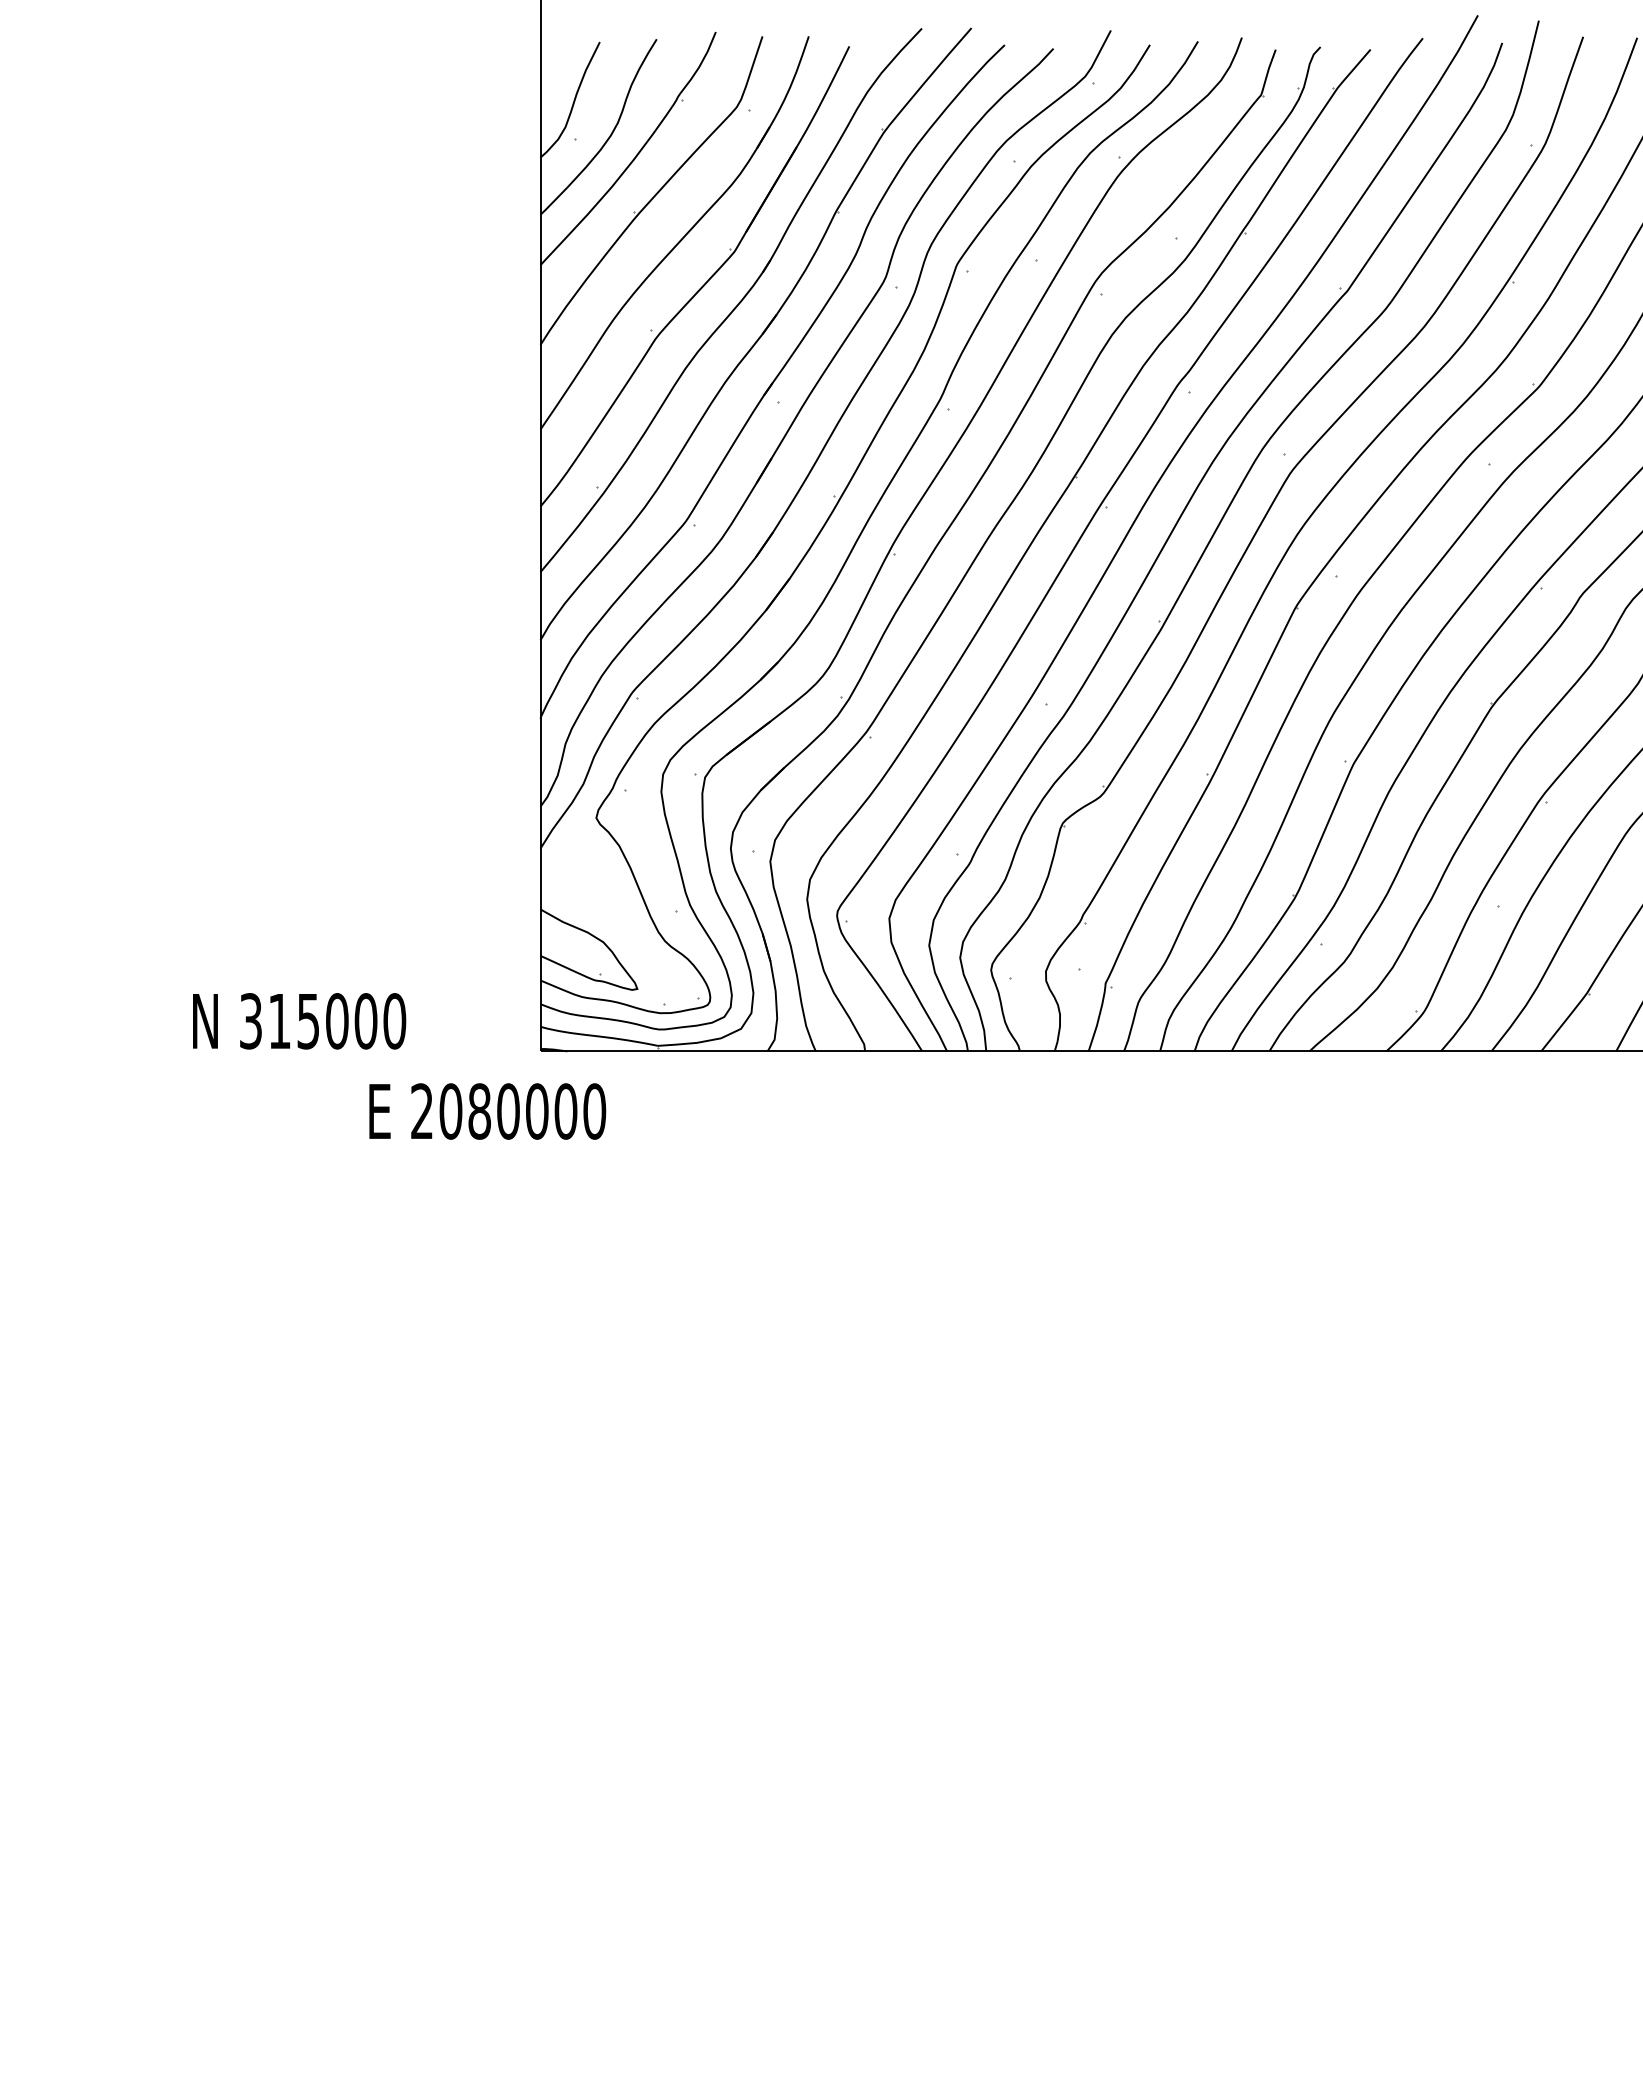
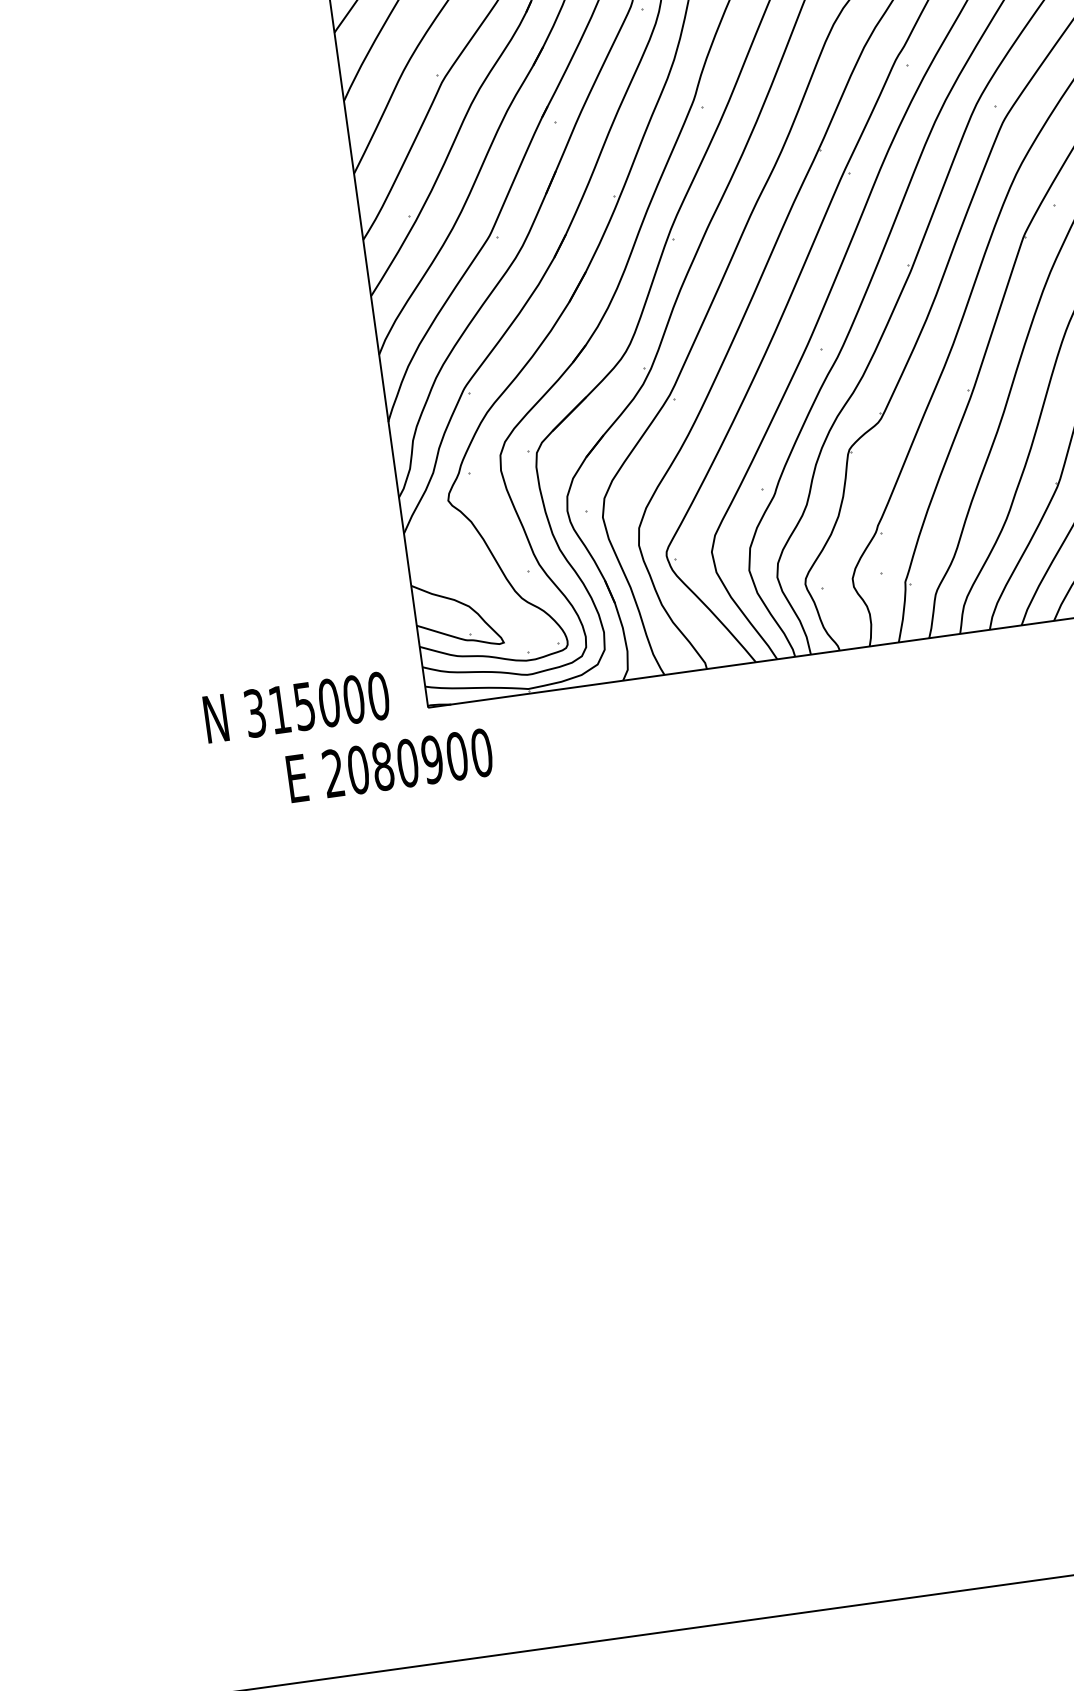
text: (299, 1021) -> (296, 707), moved
text: (536, 1111) -> (431, 759), 2080000 -> 2080900

